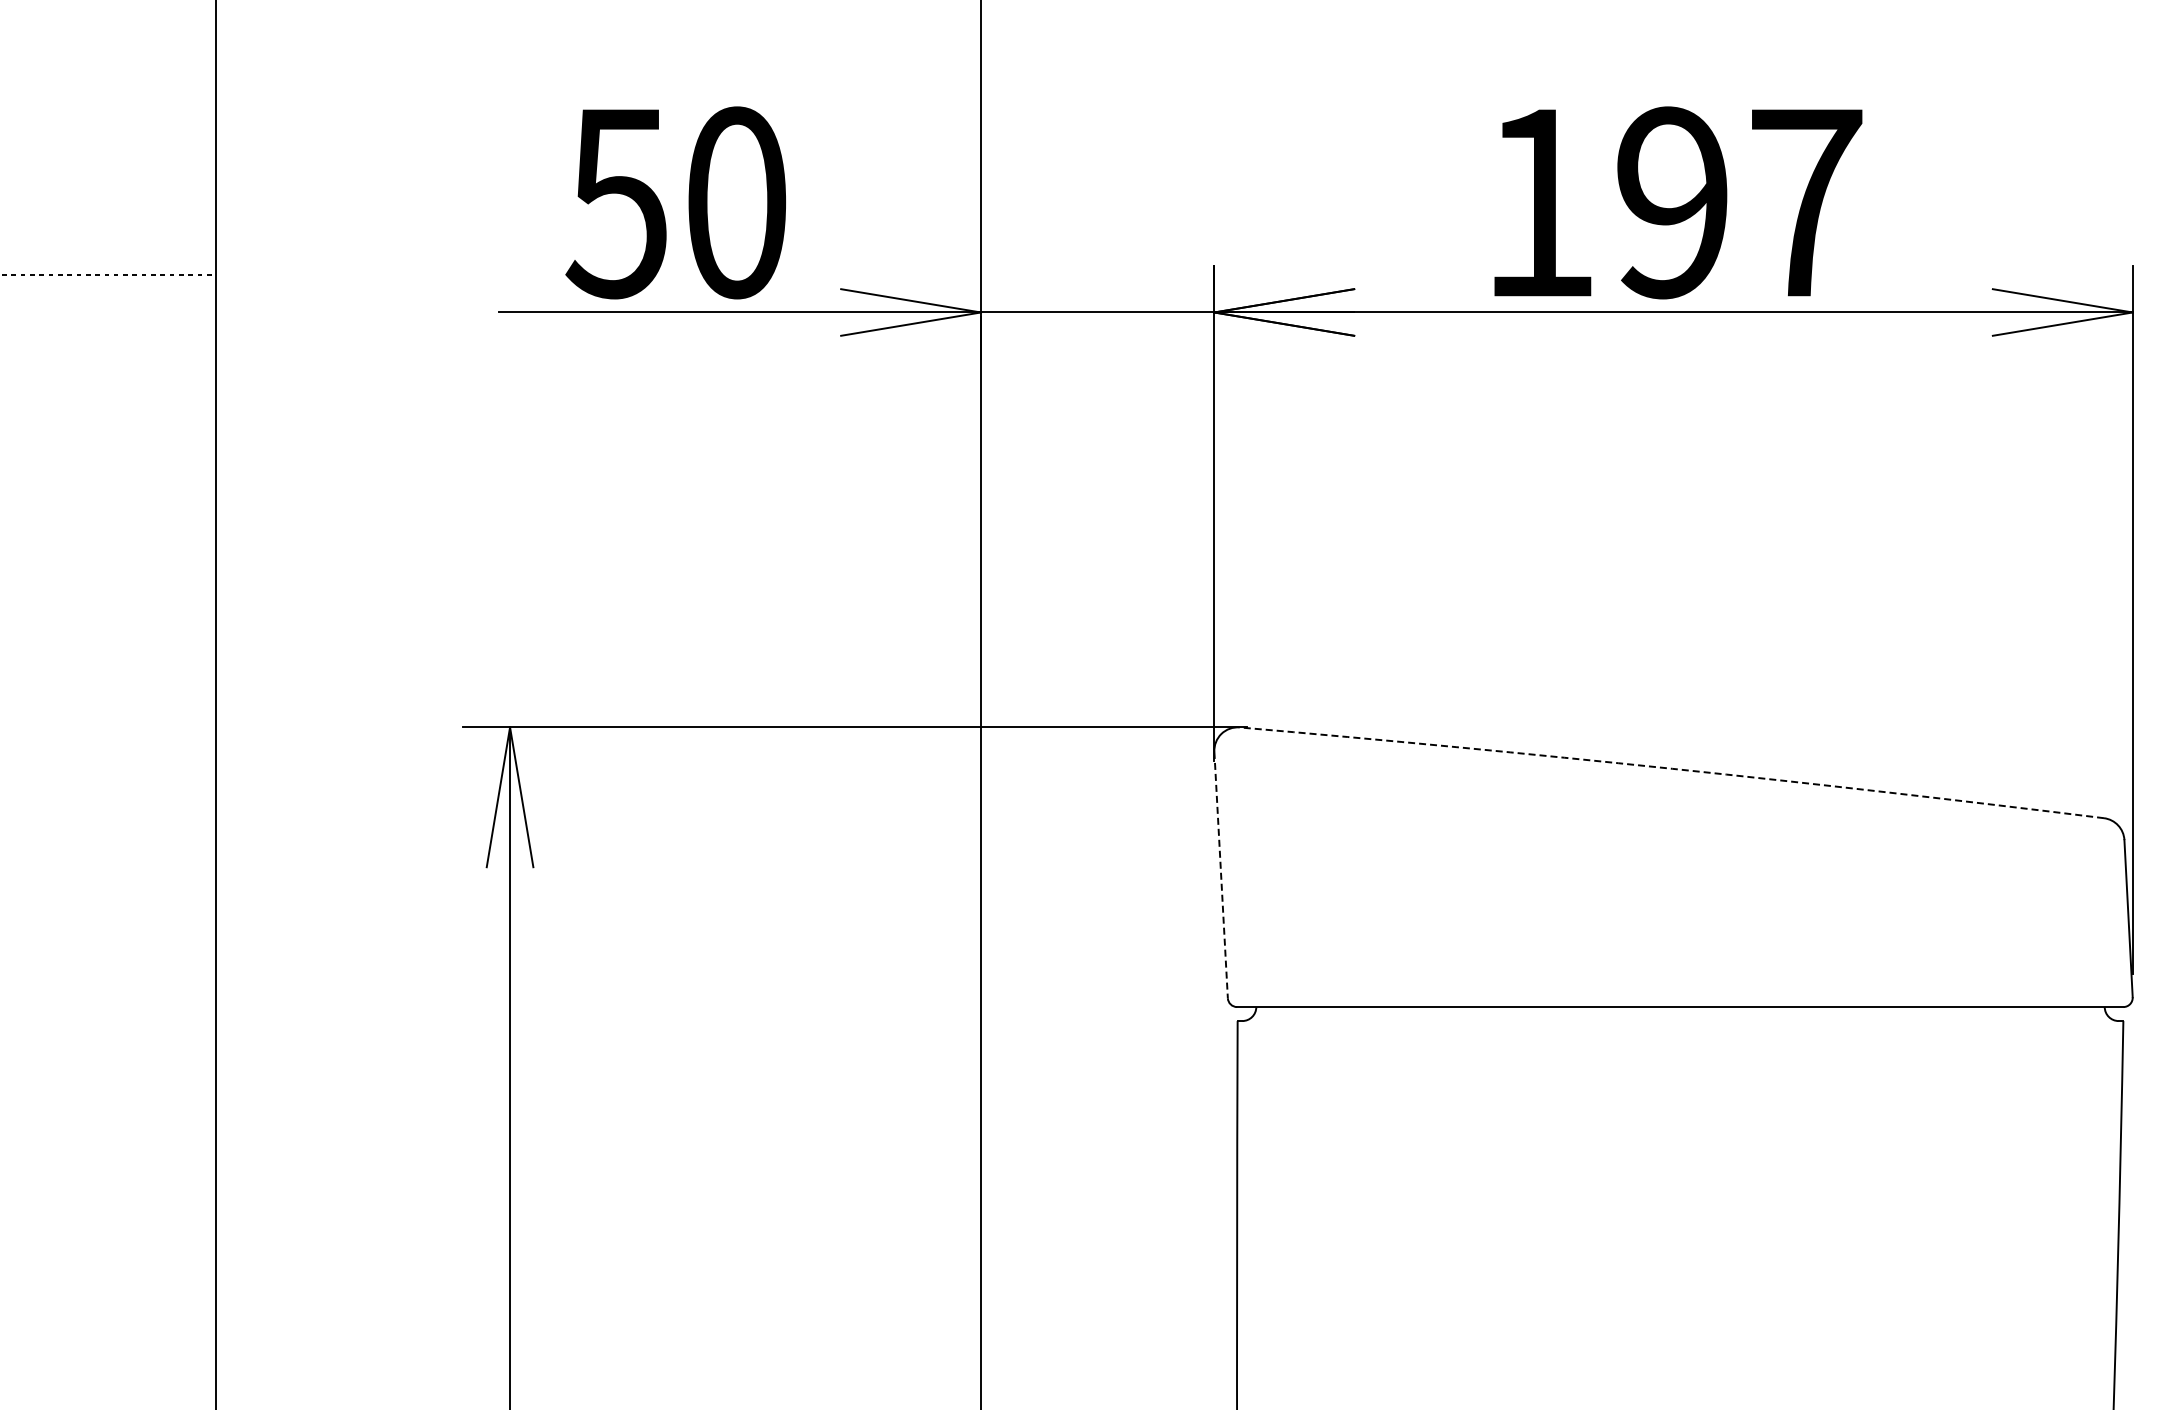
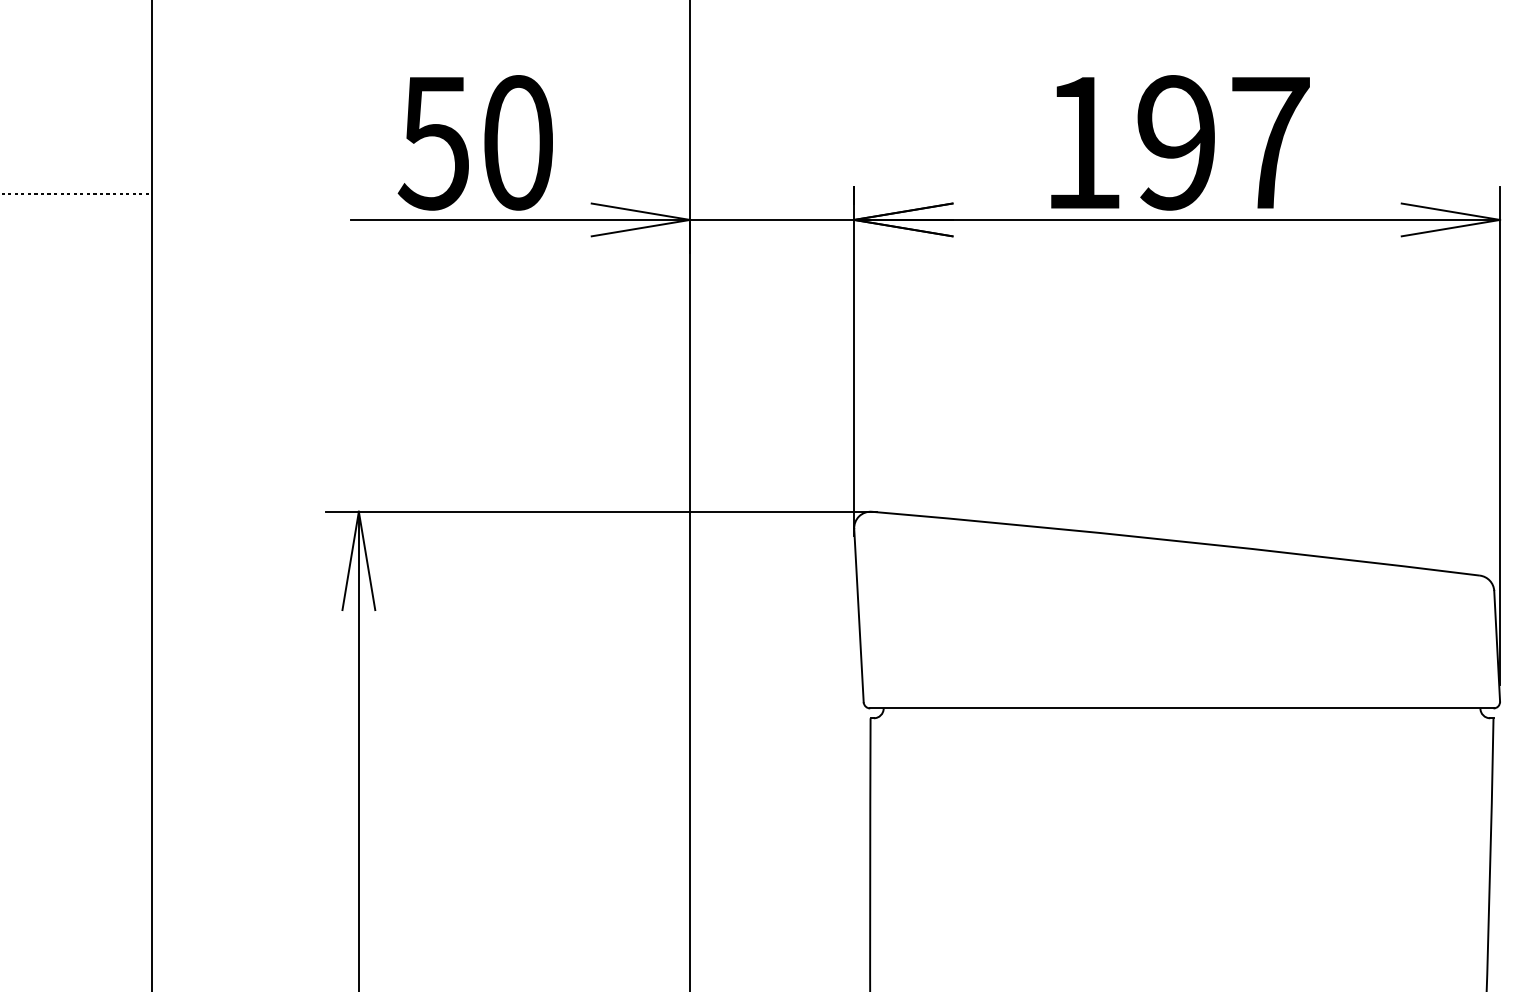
arc: (1672, 768) -> (1176, 540), dashed -> solid
line: (1221, 875) -> (859, 615), dashed -> solid

